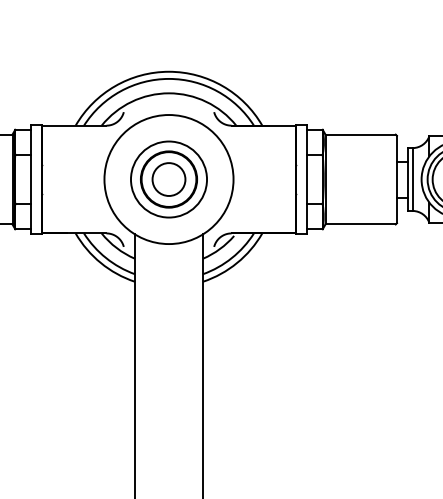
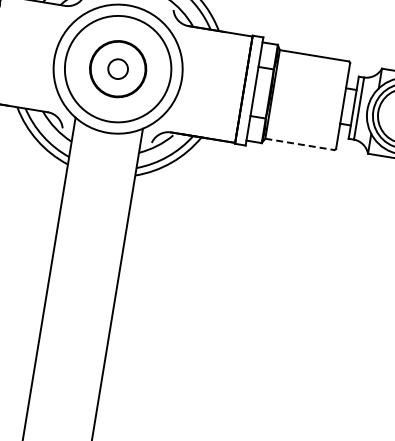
circle: (168, 179) -> (117, 69), size x0.6
circle: (168, 179) -> (117, 69), size x1.4
line: (361, 224) -> (300, 144), solid -> dashed

